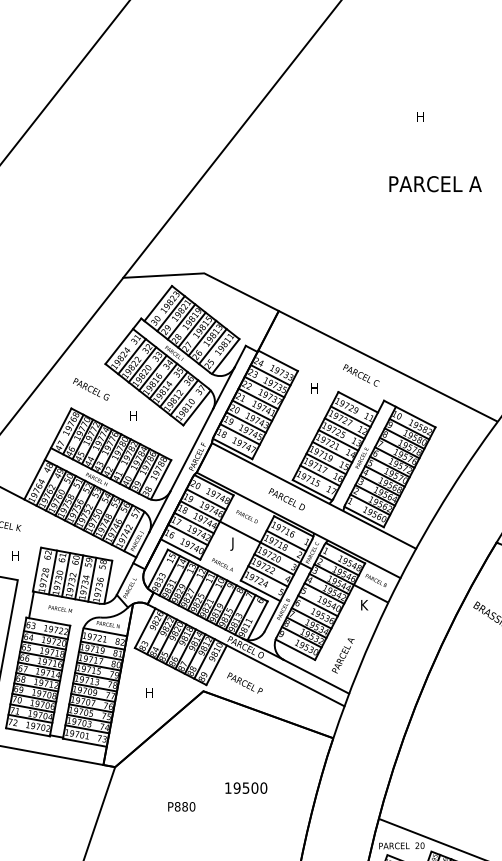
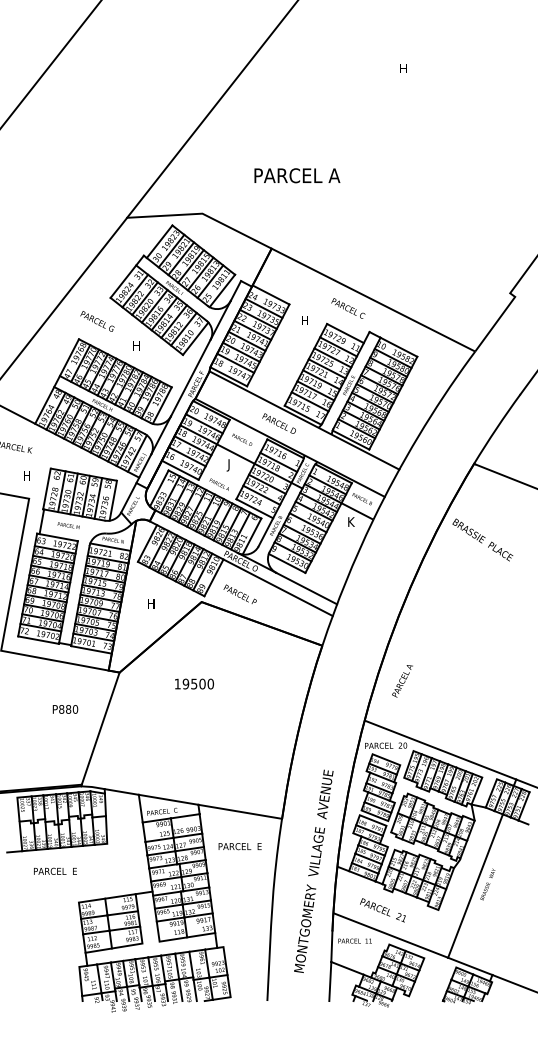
text: (435, 183) -> (297, 175), moved
text: (343, 656) -> (402, 681), moved
text: (246, 787) -> (194, 683), moved
text: (181, 806) -> (65, 709), moved

